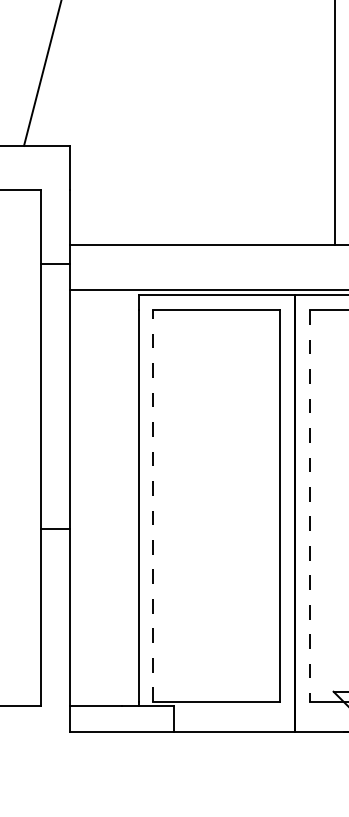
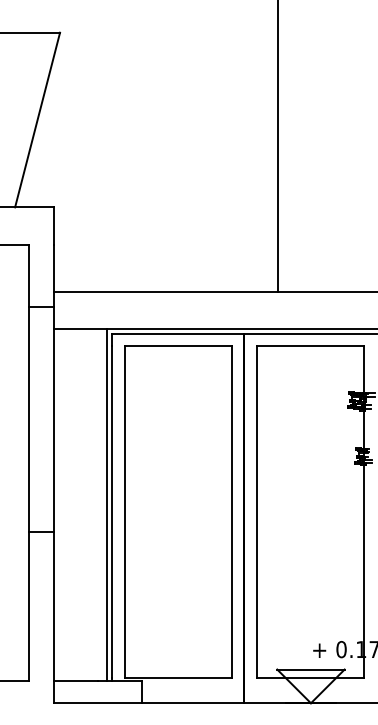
line: (133, 498) -> (107, 505), added
line: (153, 506) -> (124, 512), dashed -> solid
line: (309, 506) -> (256, 512), dashed -> solid

